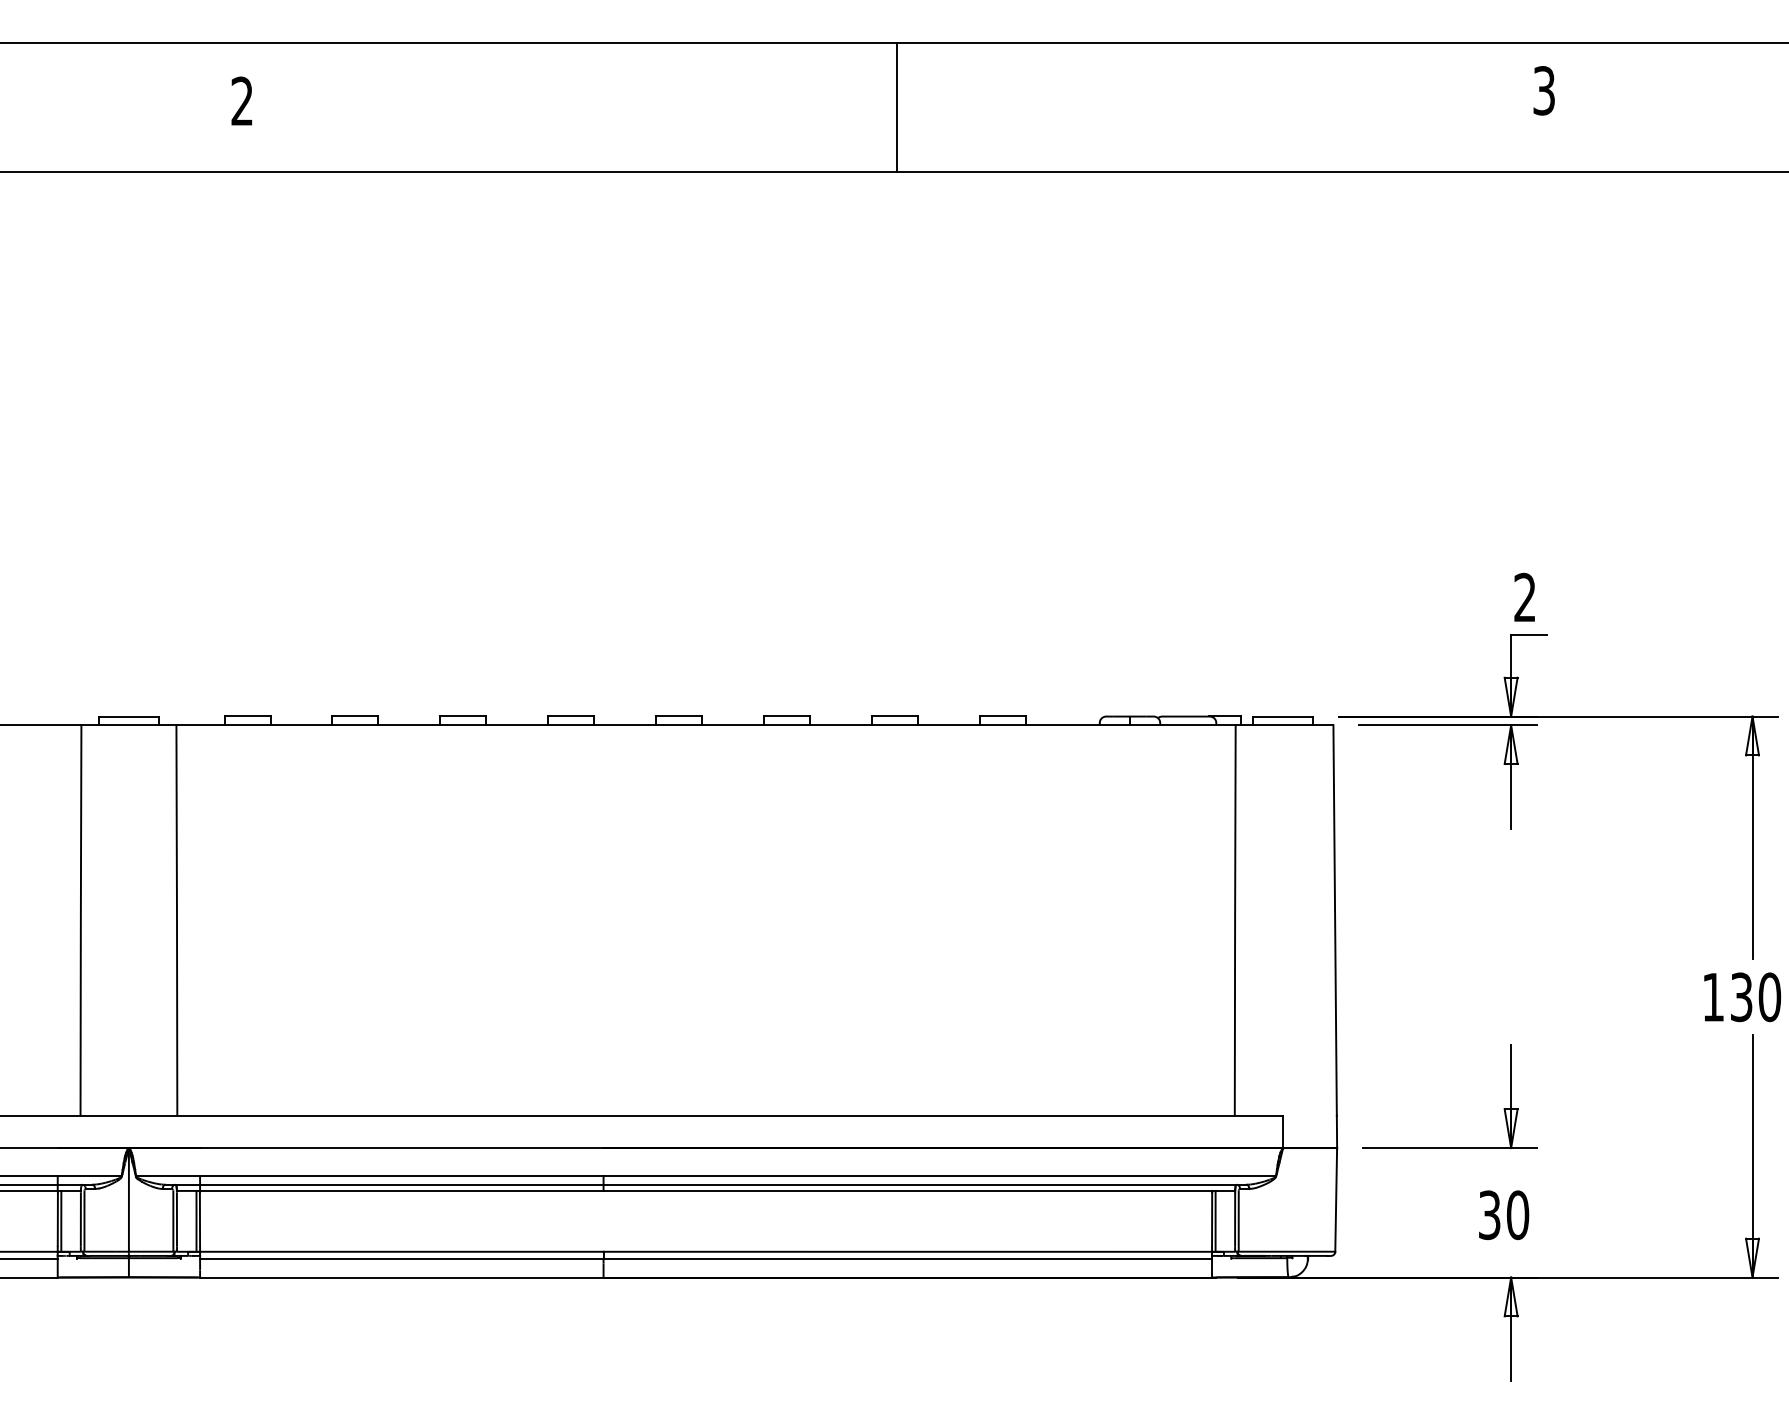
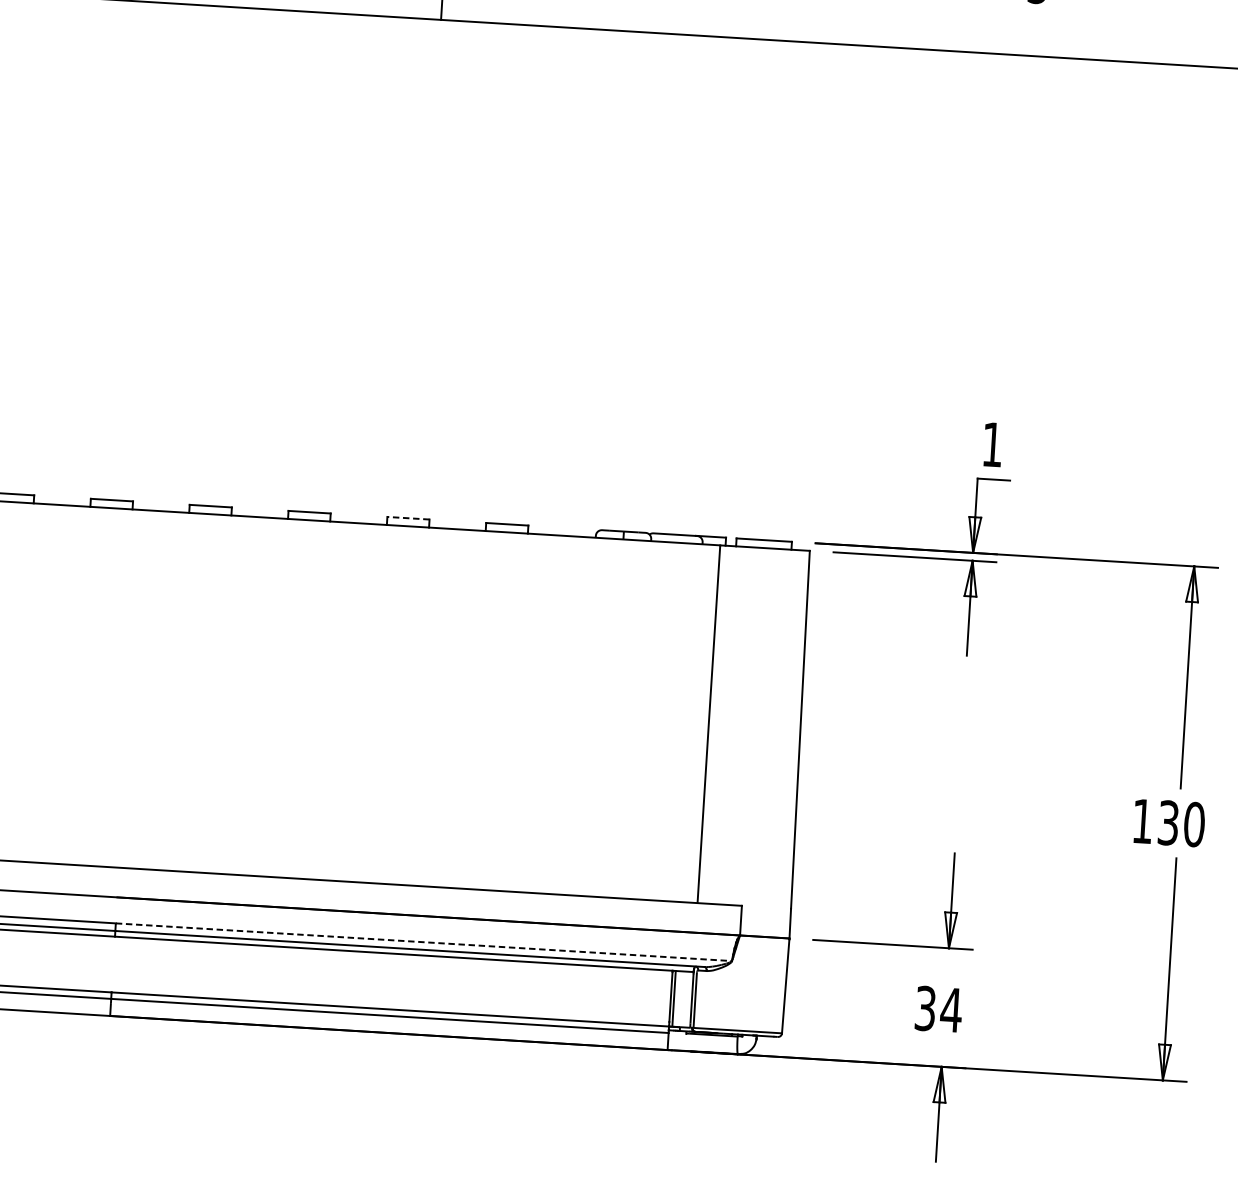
text: (1524, 596) -> (992, 443), 2 -> 1
line: (894, 716) -> (408, 518), solid -> dashed
line: (940, 1176) -> (424, 942), solid -> dashed
text: (1517, 1215) -> (950, 1010), 30 -> 34

